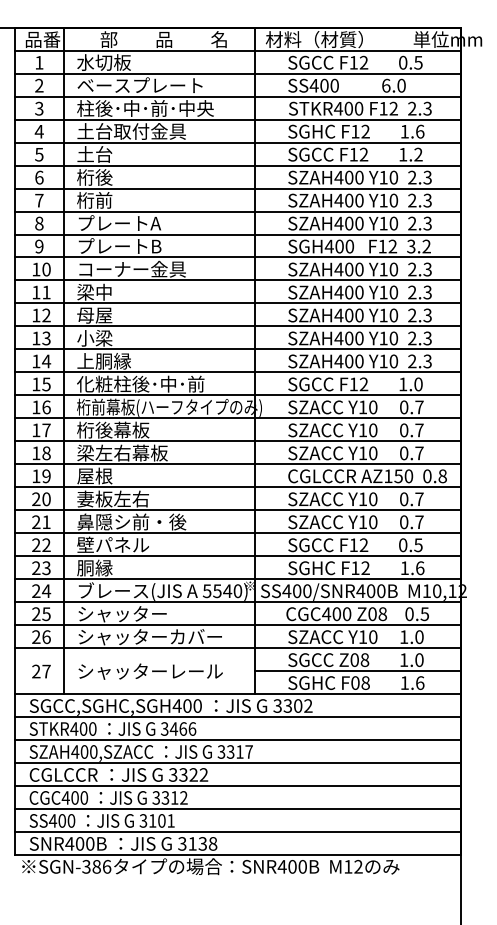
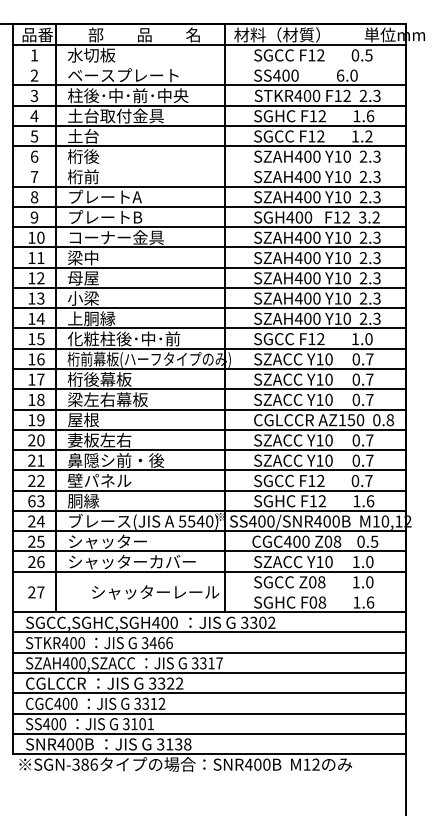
line: (237, 73) -> (209, 64), removed
line: (237, 188) -> (209, 166), removed
text: (418, 545) -> (368, 481), 0.5 -> 0.7
text: (36, 568) -> (31, 501), 23 -> 63
line: (357, 670) -> (315, 591), removed
text: (150, 671) -> (155, 592), moved

